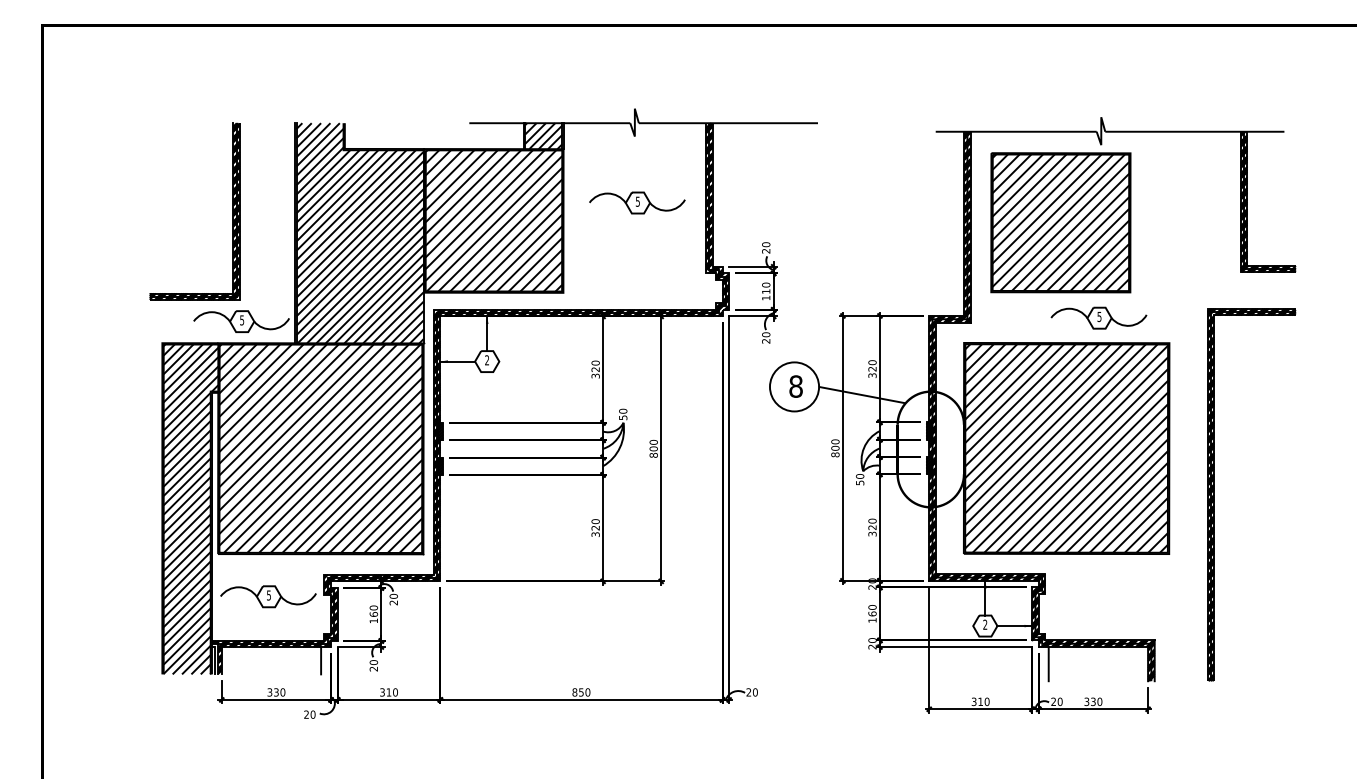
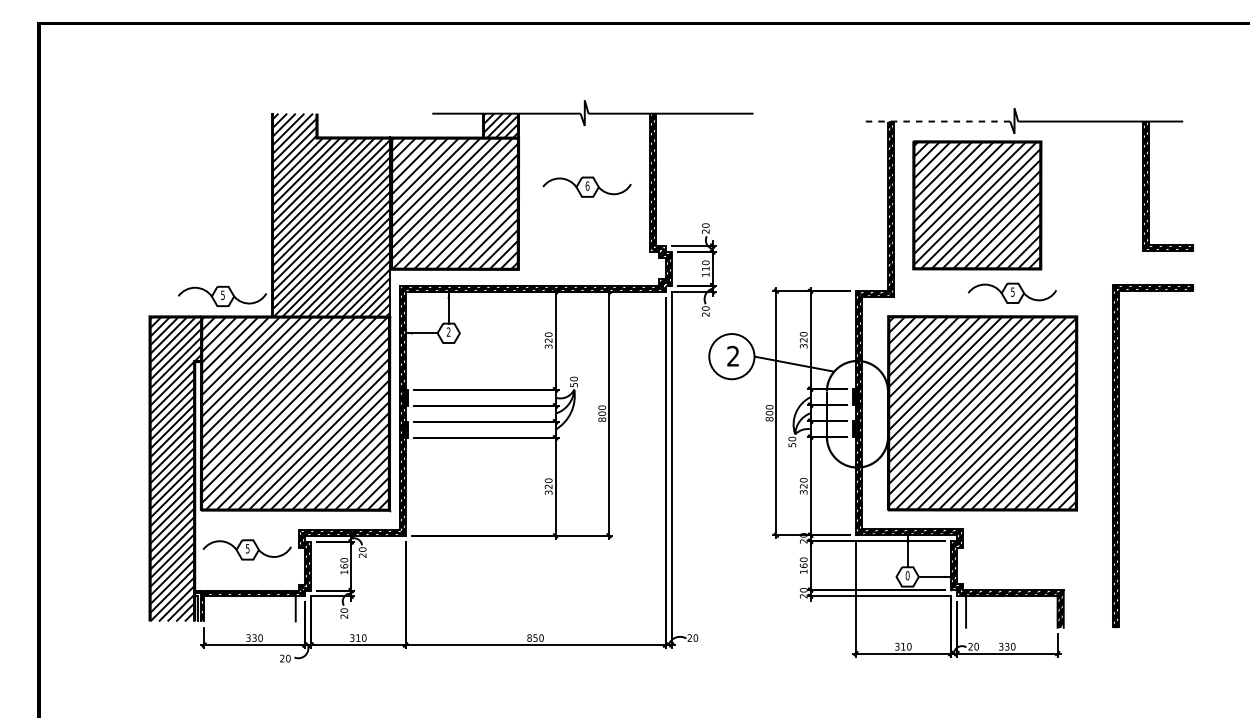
line: (1015, 131) -> (935, 121), solid -> dashed
text: (637, 201) -> (587, 185), 5 -> 6
part: (232, 211) -> (214, 195), removed
text: (795, 386) -> (732, 356), 8 -> 2
text: (985, 624) -> (907, 575), 2 -> 0

